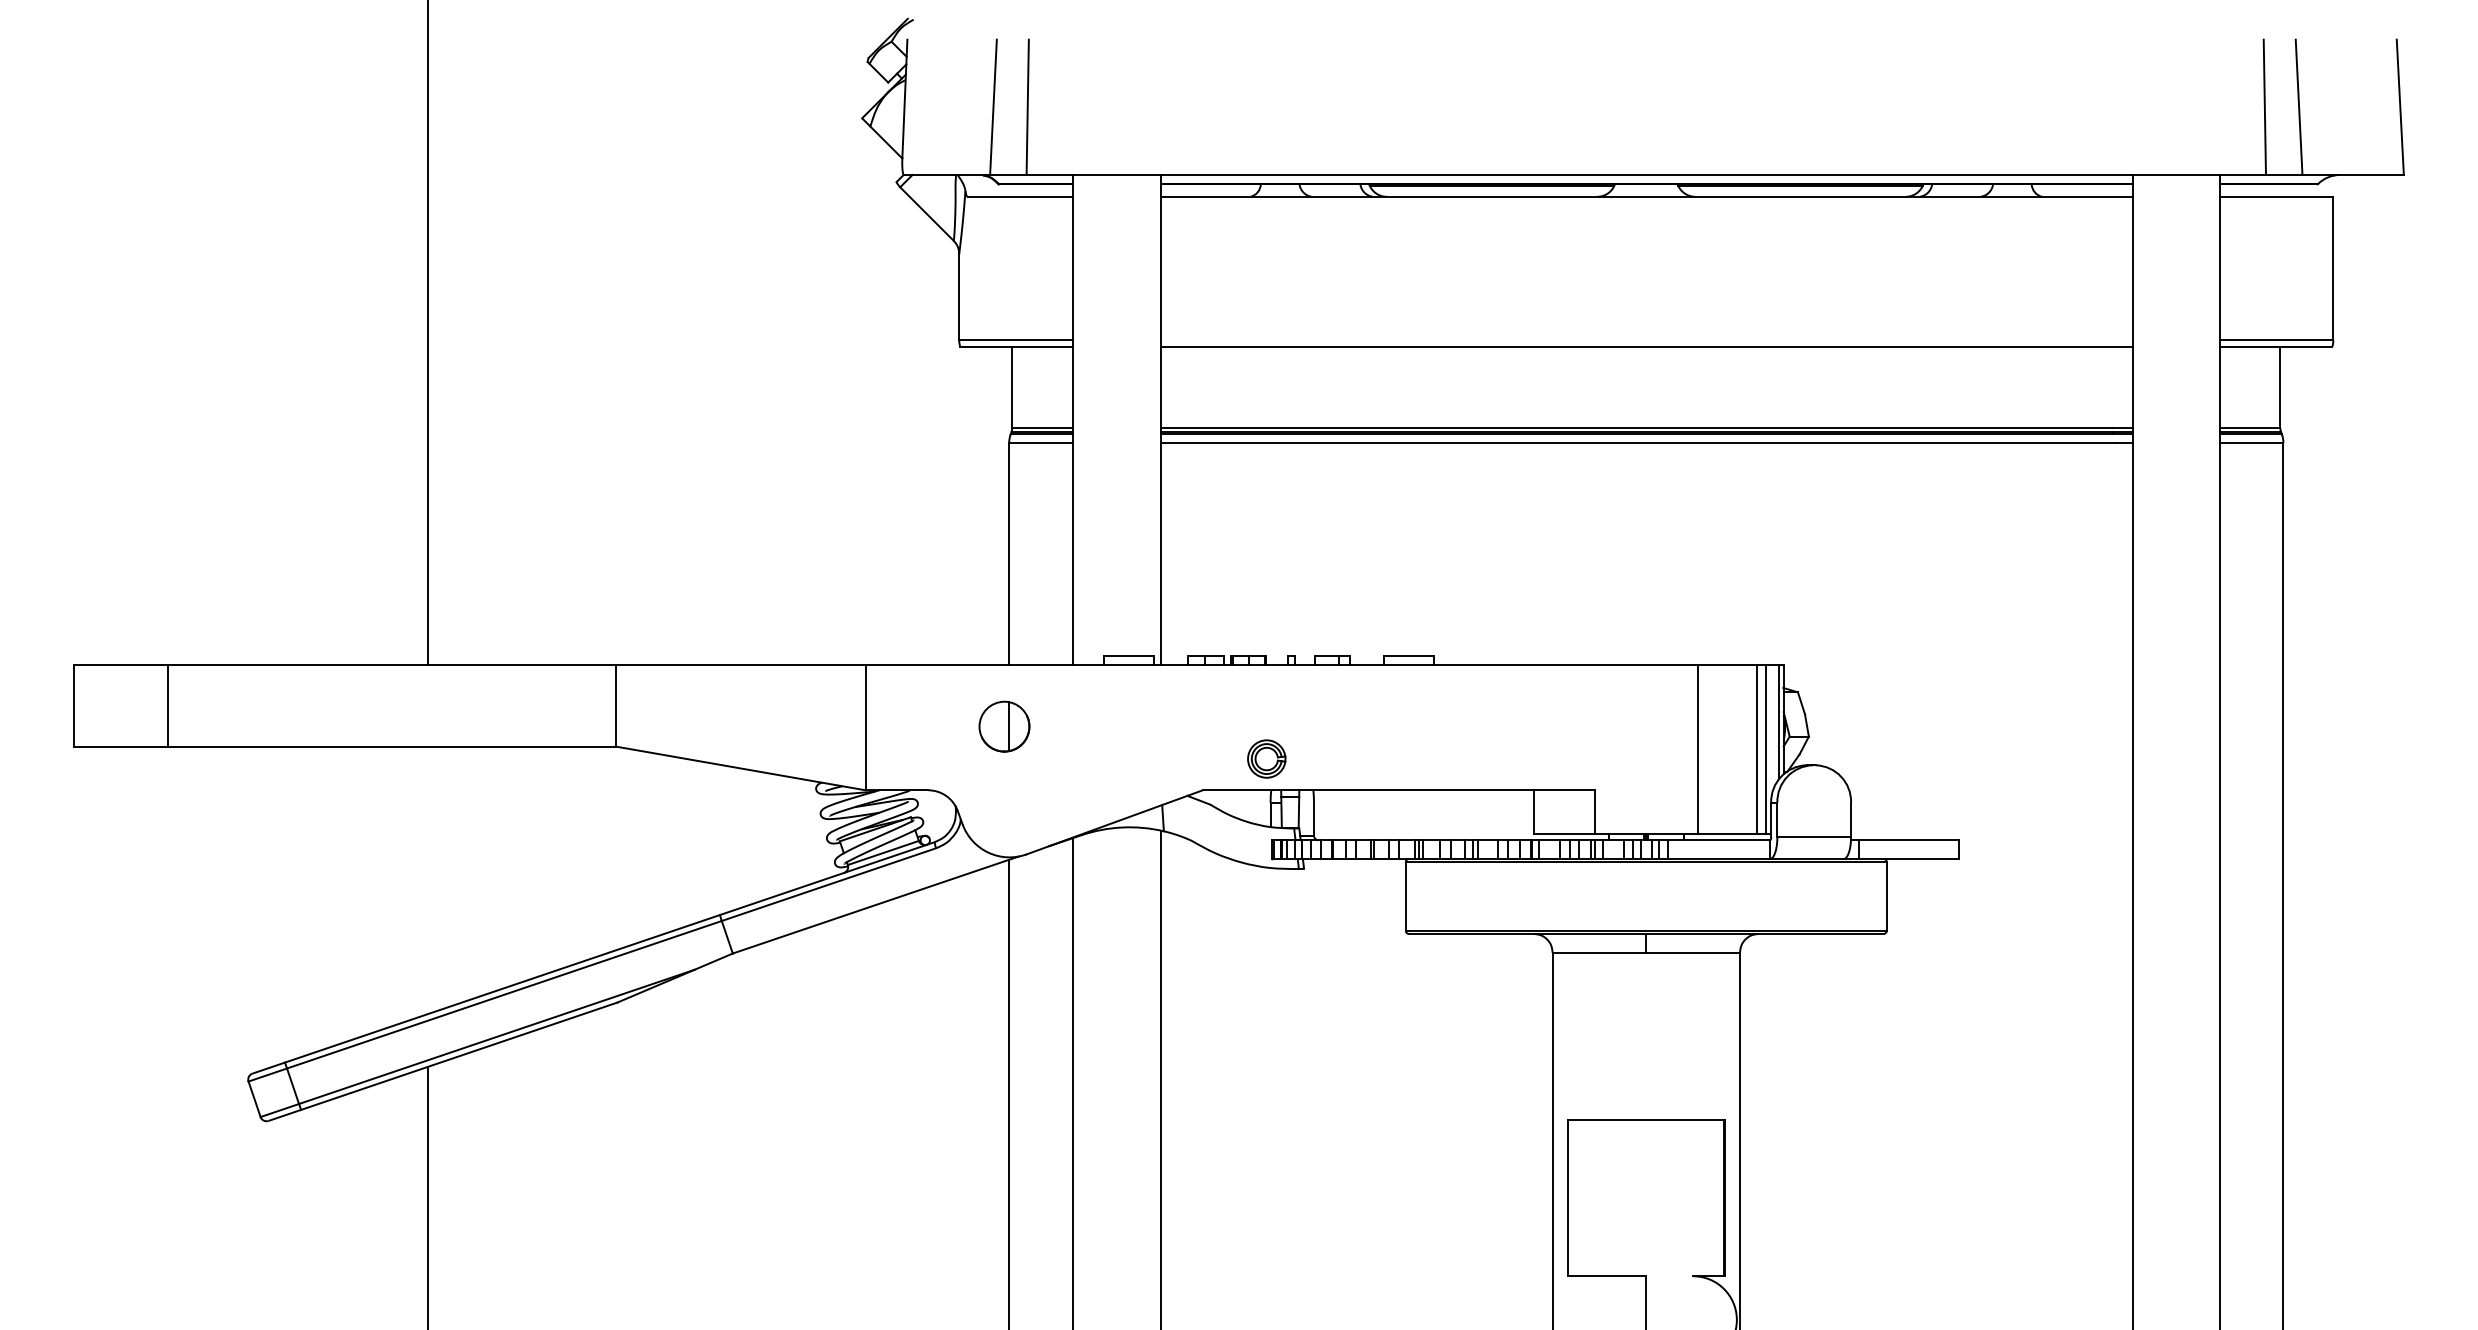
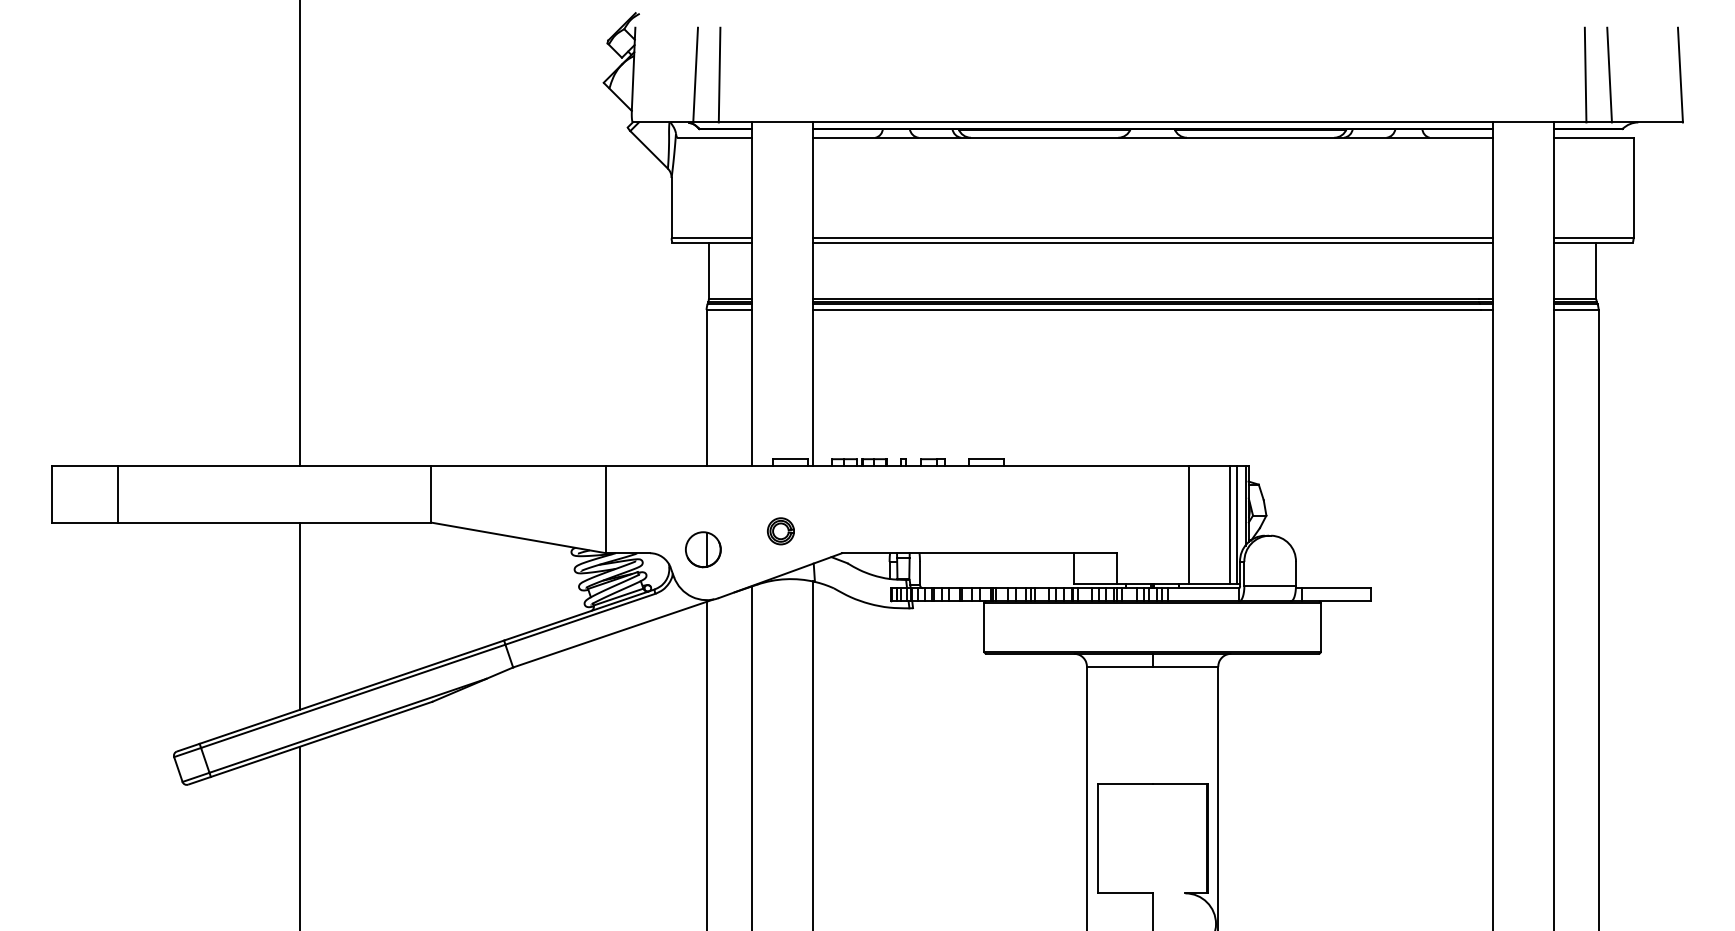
line: (1646, 340) -> (1152, 238), added
part: (1004, 726) -> (703, 549), moved
part: (1266, 759) -> (780, 531), moved
line: (427, 879) -> (299, 615), added

